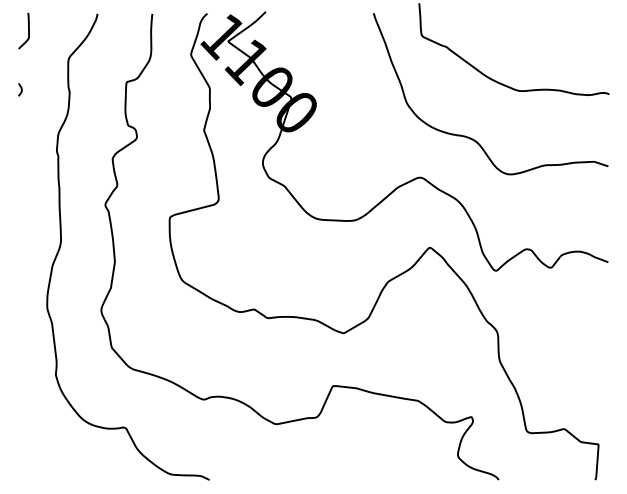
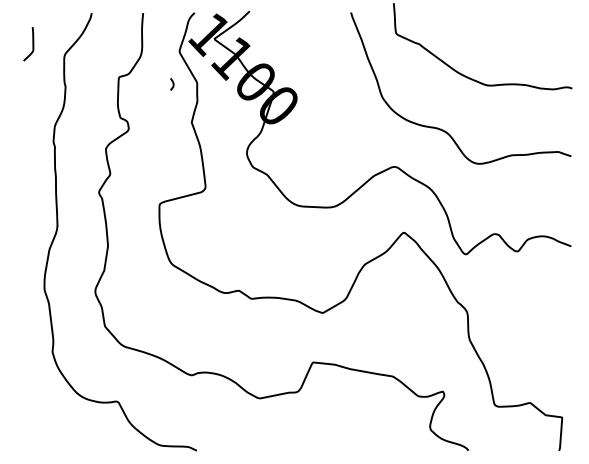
curve: (28, 31) -> (32, 44), moved
curve: (20, 89) -> (172, 84), moved

